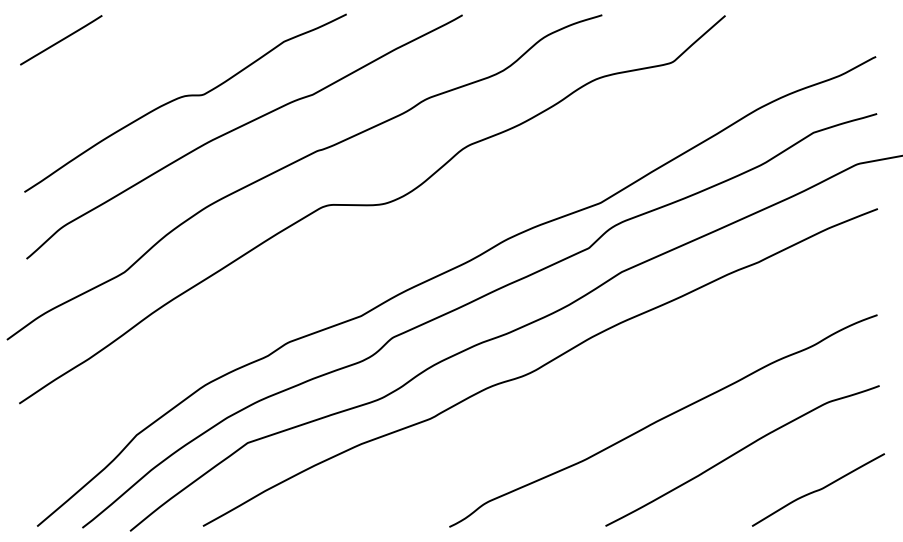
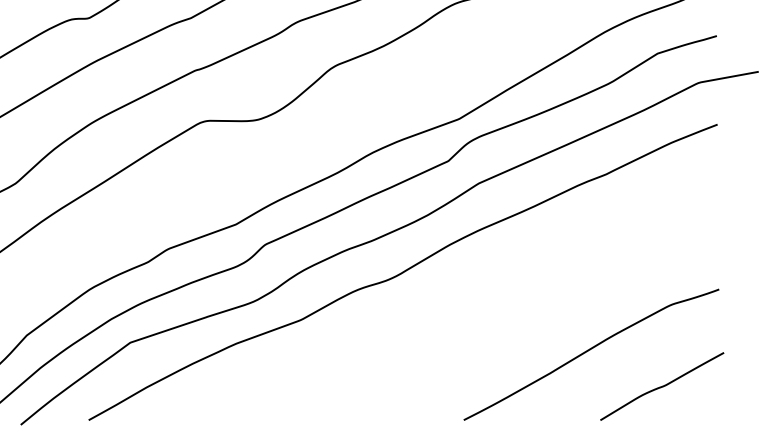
curve: (663, 419) -> (517, 320), removed

